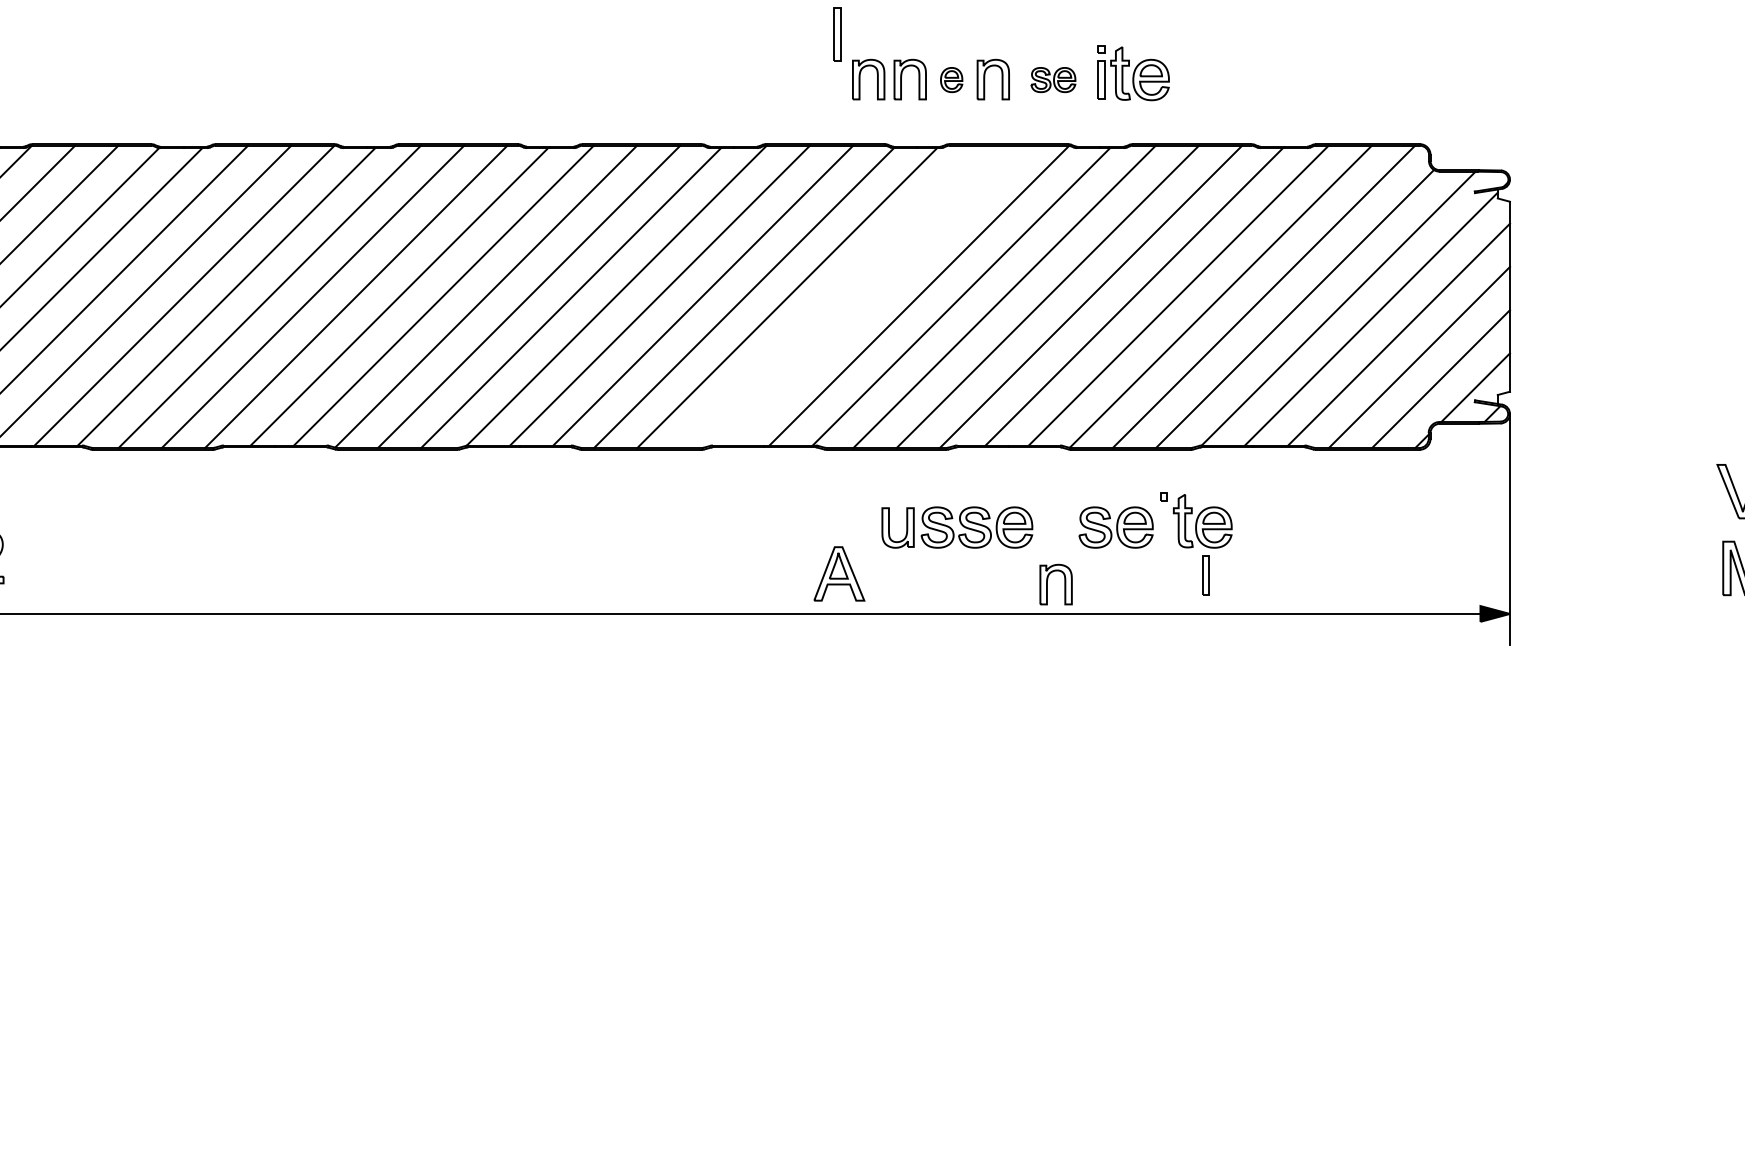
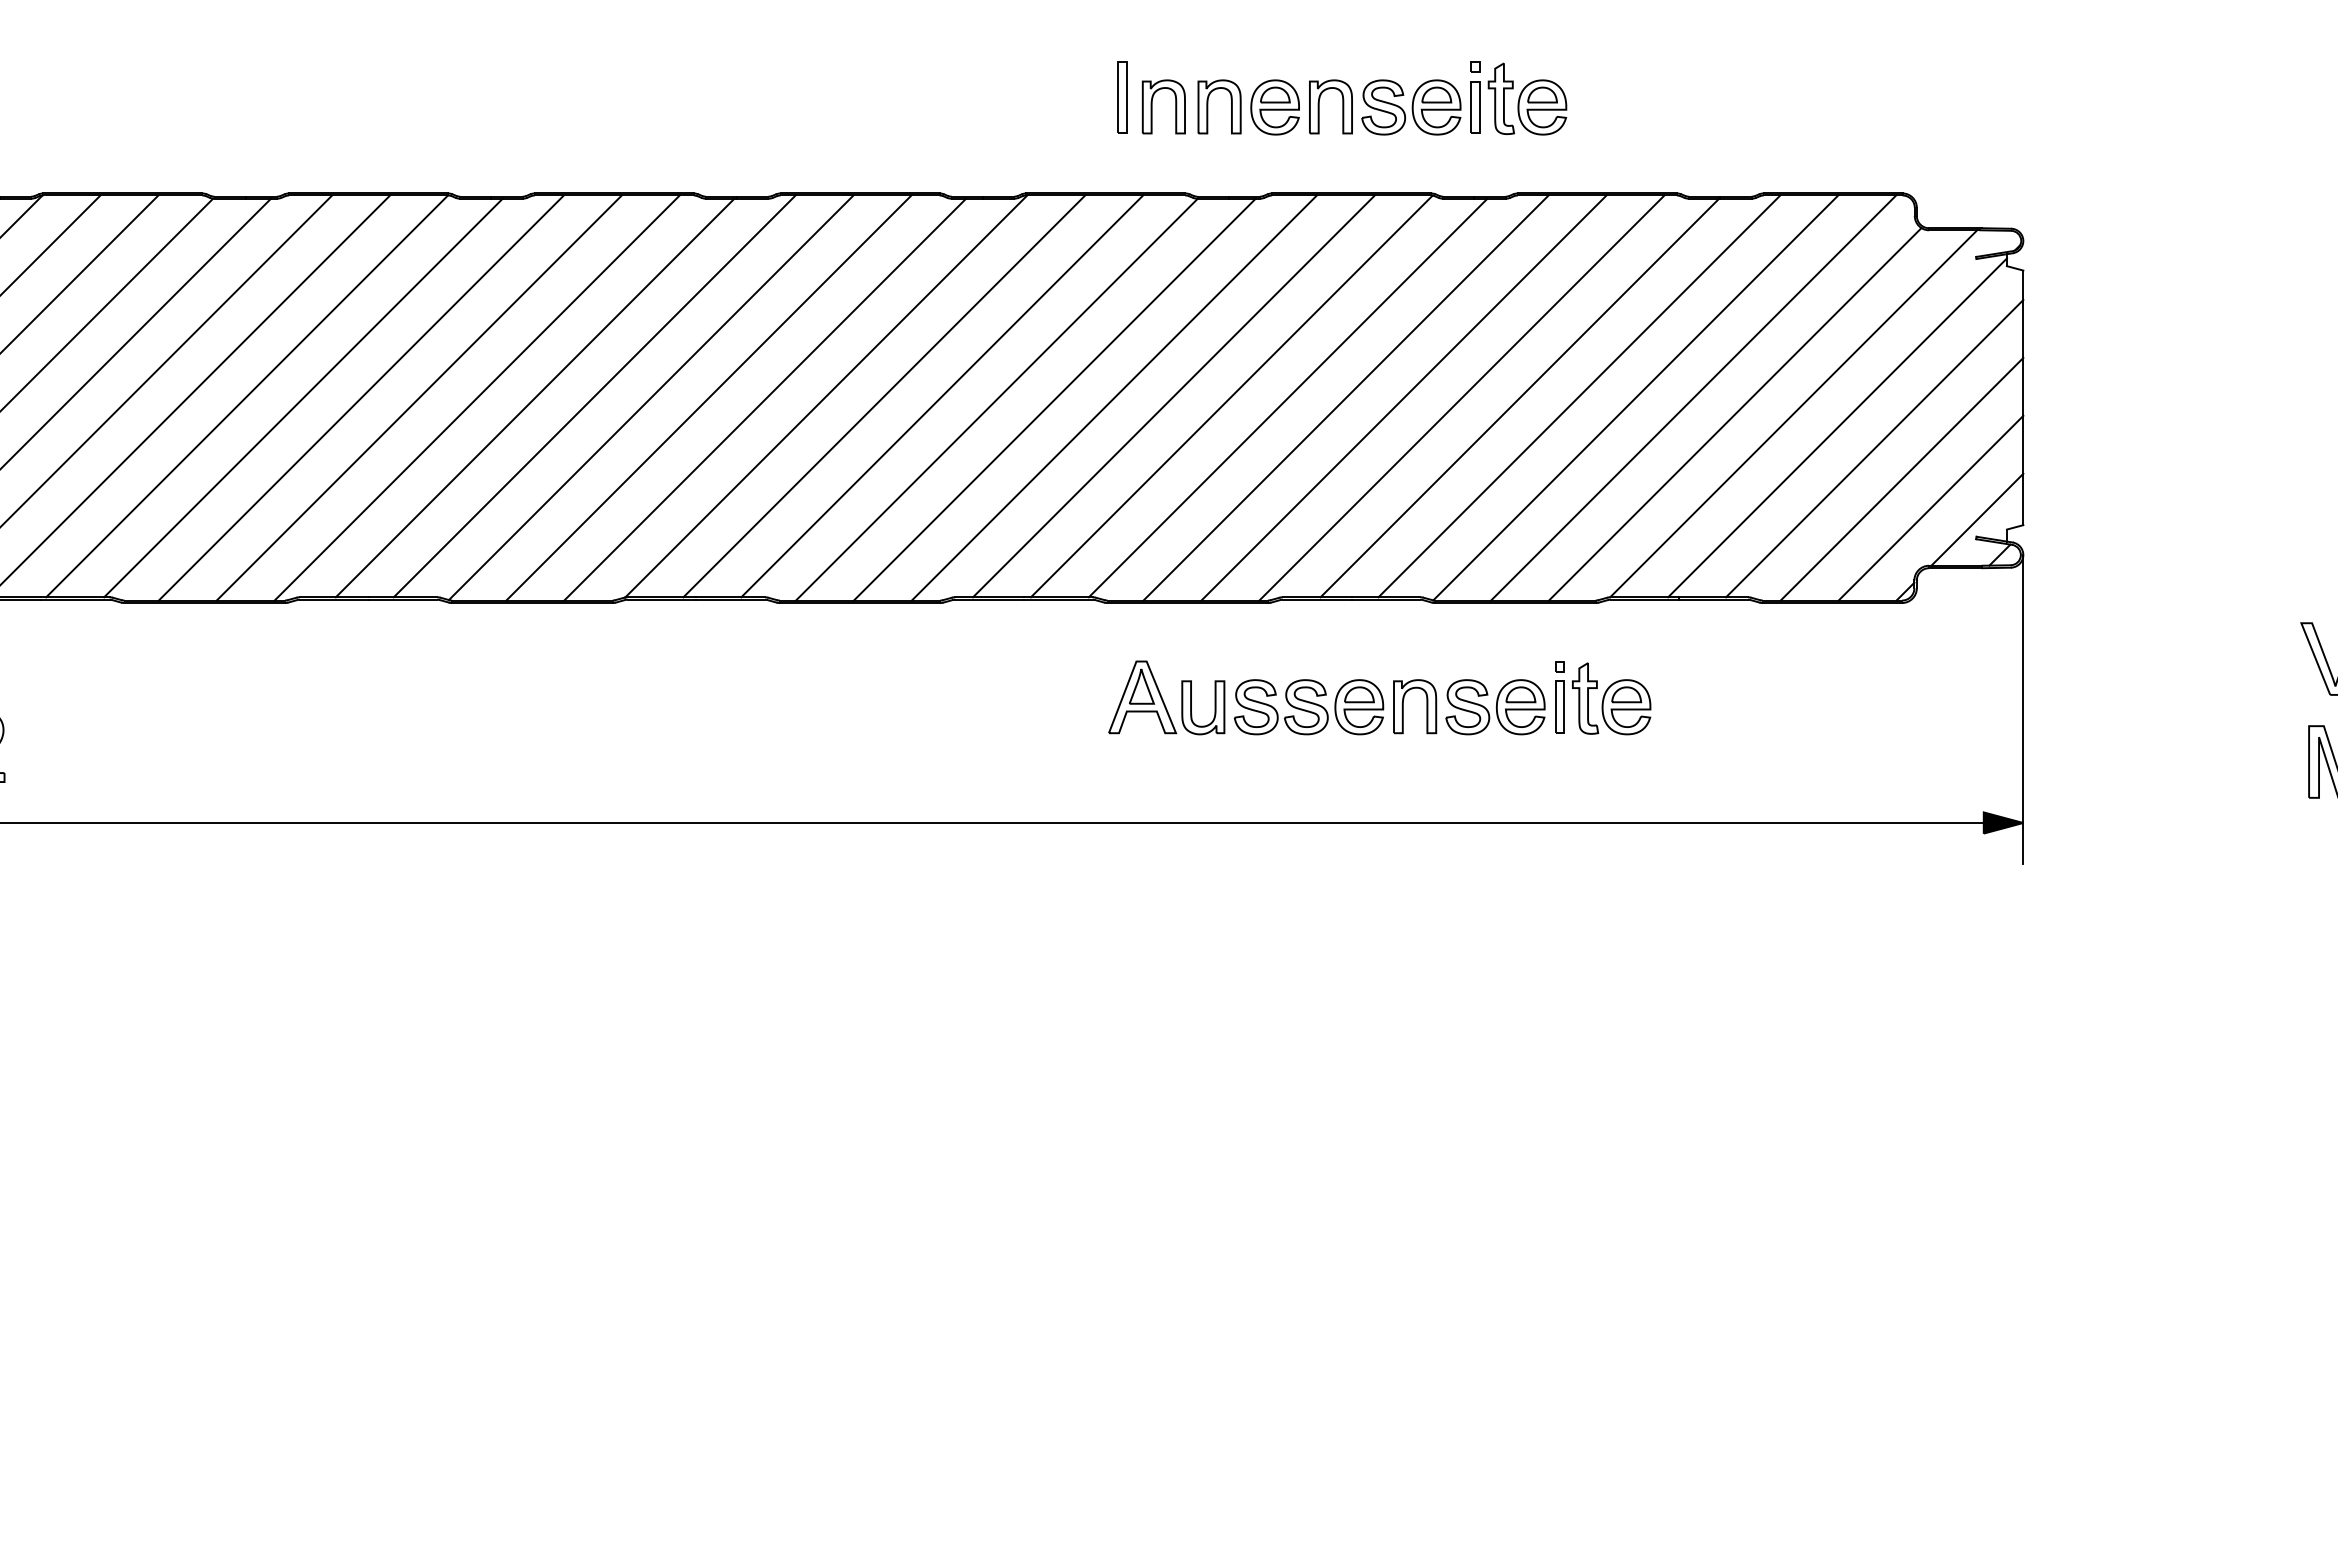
part: (837, 34) -> (1122, 97), moved
part: (951, 80) -> (1274, 107), size x1.67
part: (1053, 80) -> (1411, 107), size x1.67
line: (875, 295) -> (1173, 396), added
line: (831, 296) -> (1113, 397), added
part: (839, 574) -> (1142, 697), moved
part: (1205, 574) -> (1559, 706), moved
part: (1064, 584) -> (1426, 706), moved

